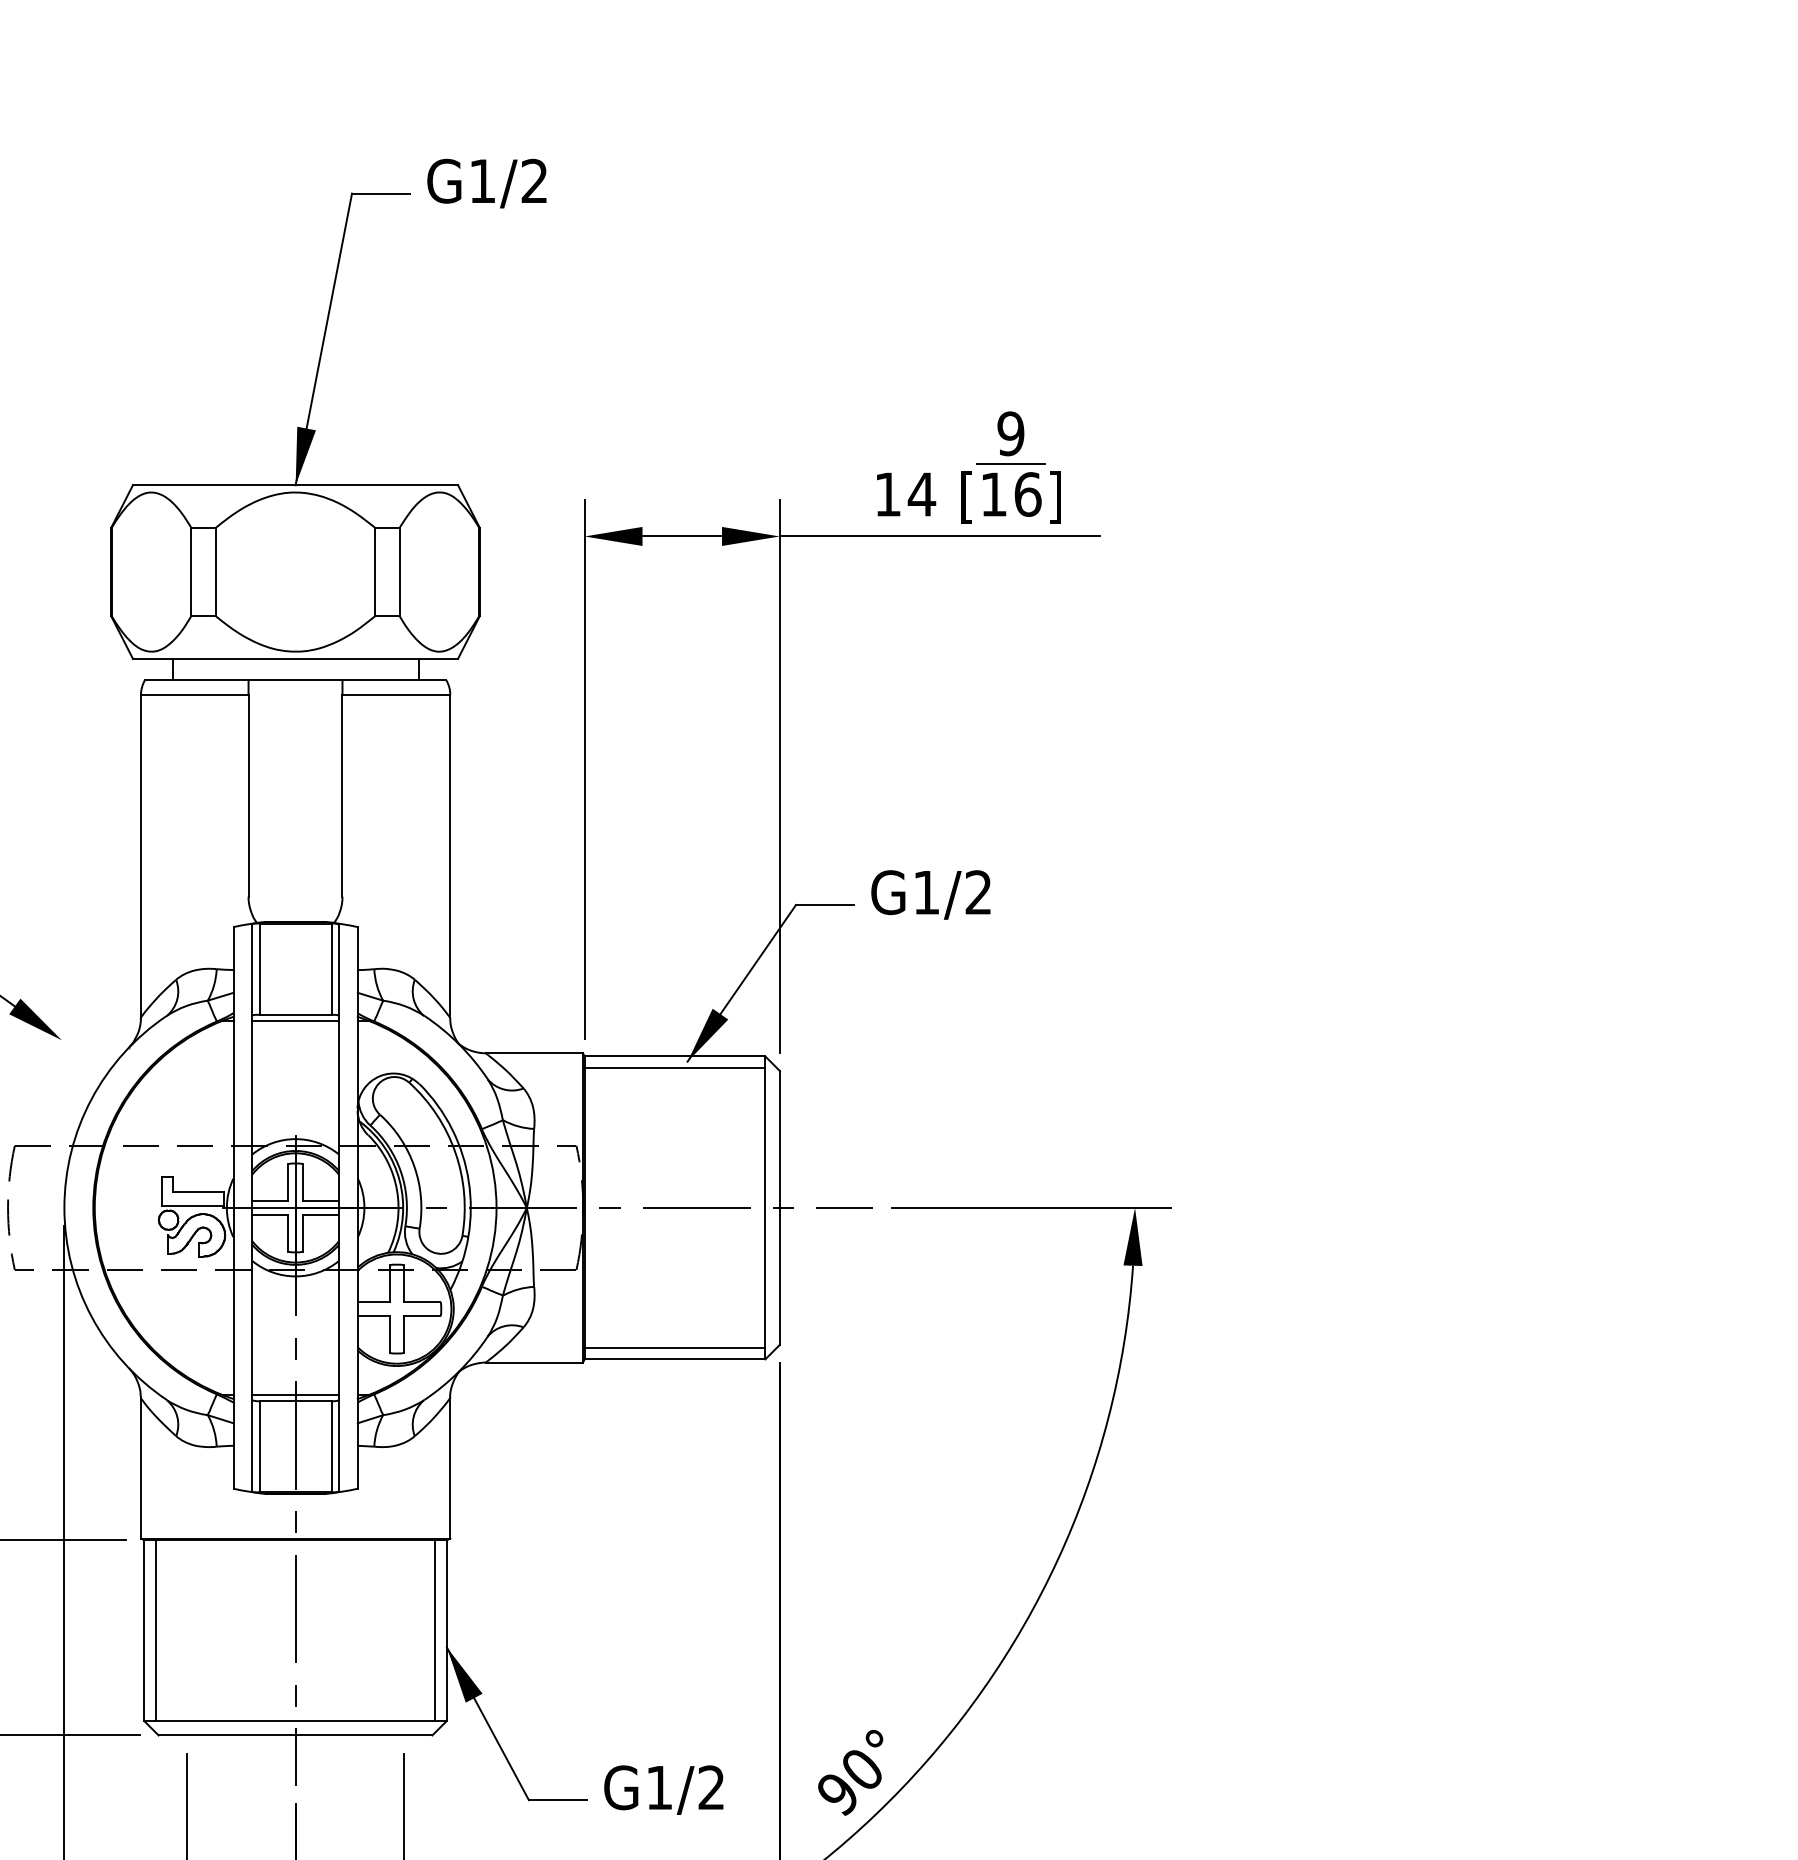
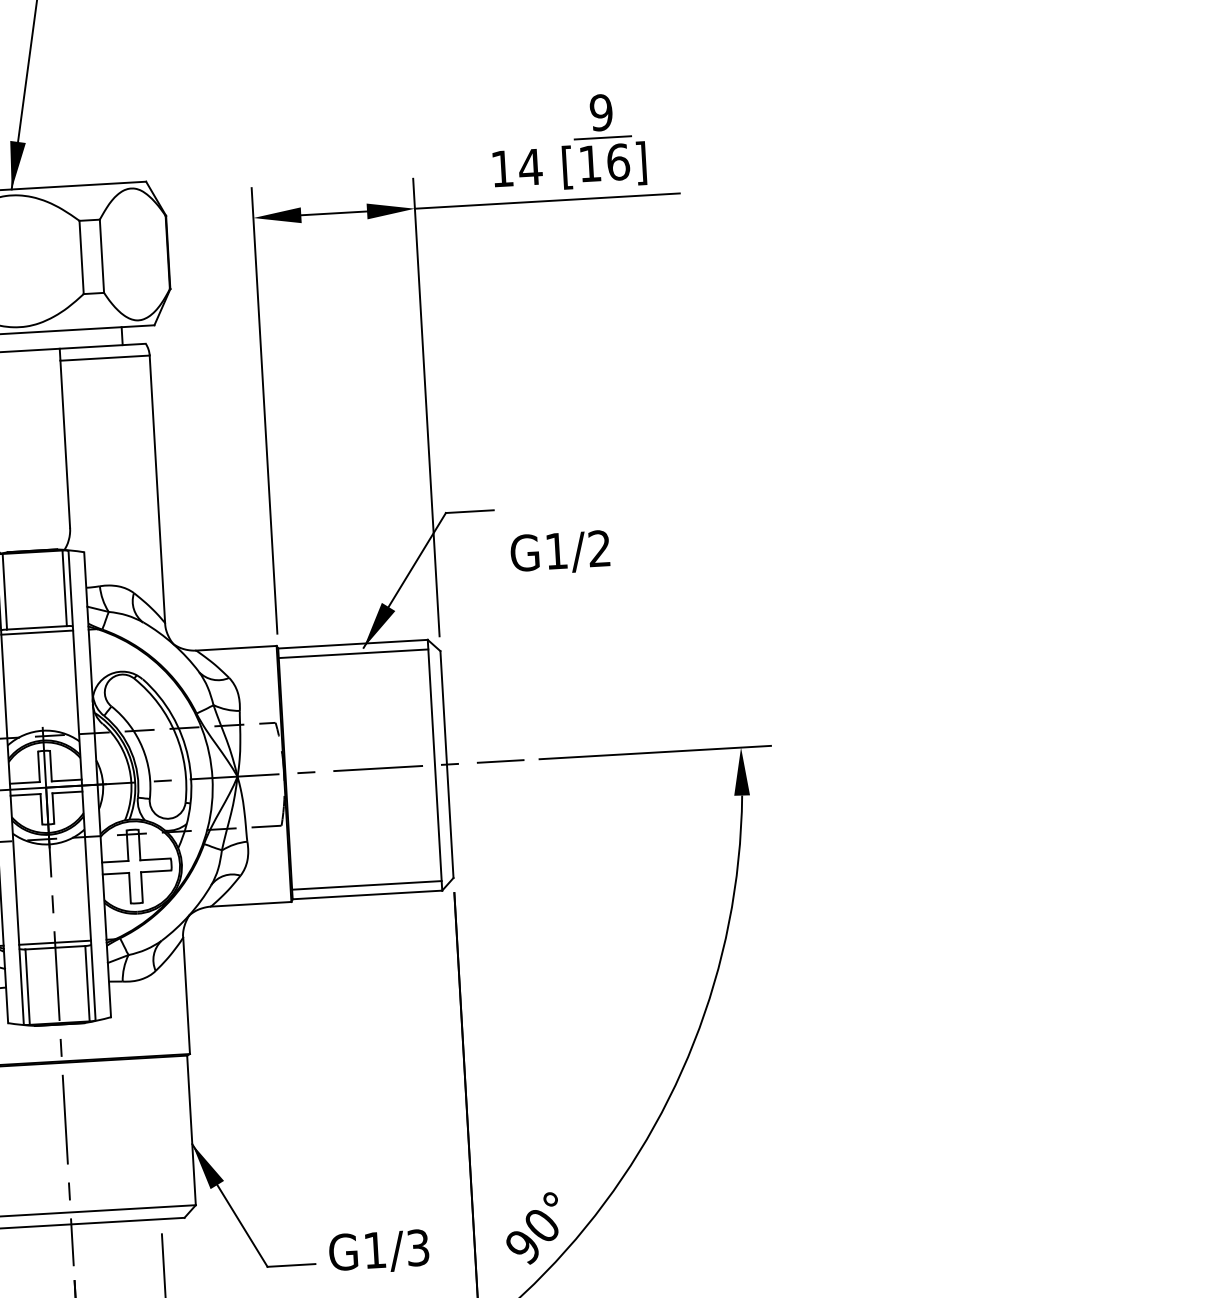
text: (930, 894) -> (559, 552), moved
line: (435, 1630) -> (182, 1130), removed
text: (711, 1787) -> (418, 1247), G1/2 -> G1/3

